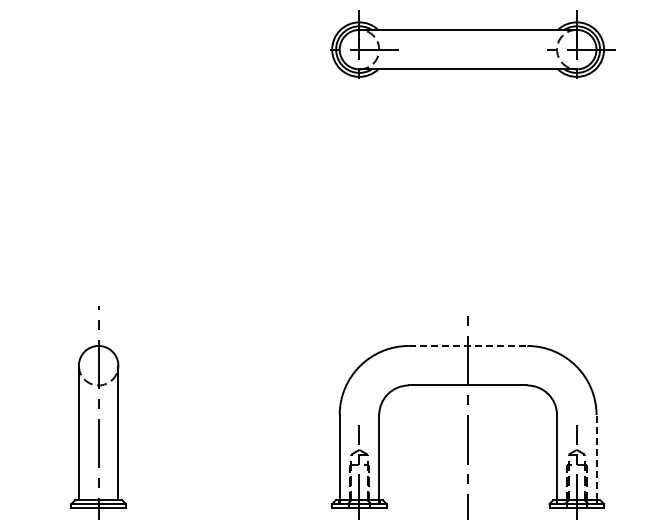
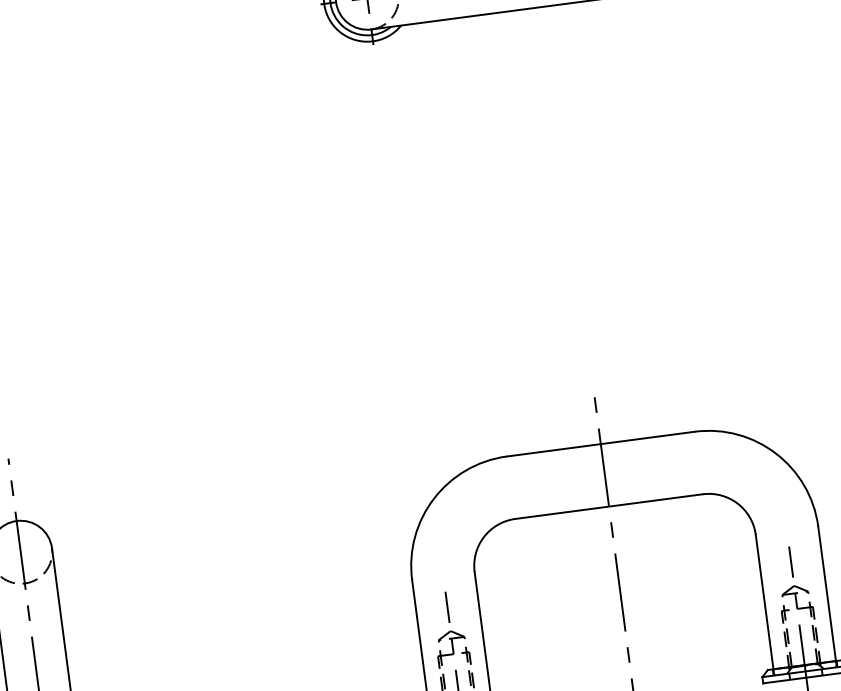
line: (468, 345) -> (601, 443), dashed -> solid
line: (596, 457) -> (827, 593), dashed -> solid

